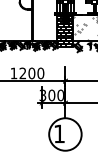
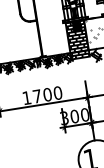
text: (22, 73) -> (36, 96), 1200 -> 1700

